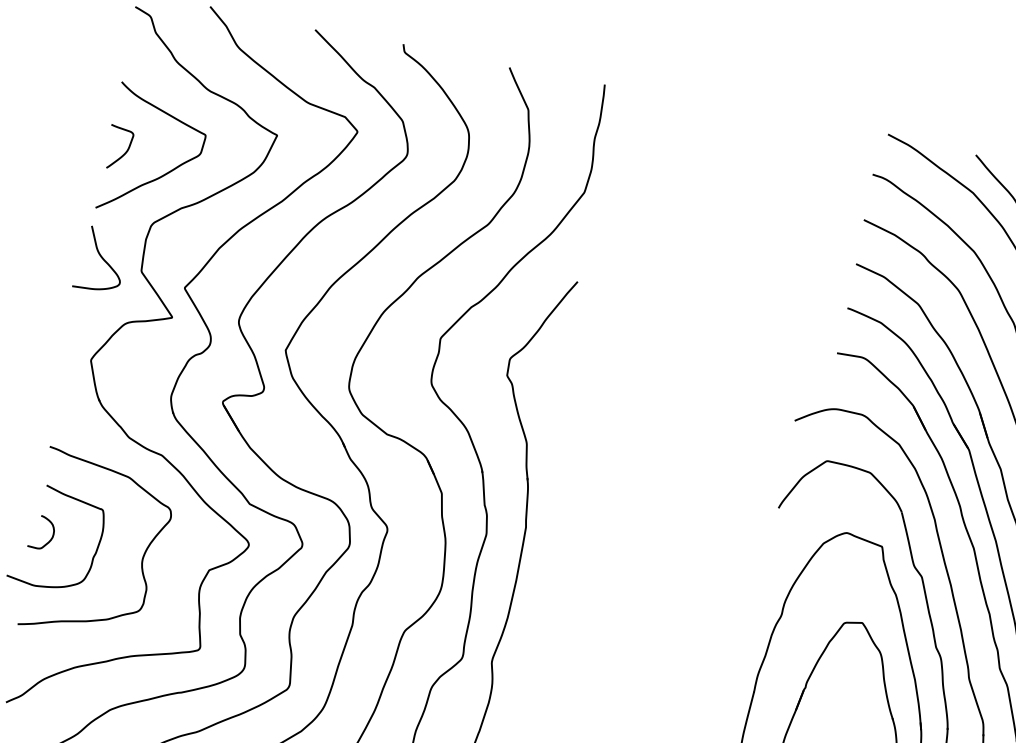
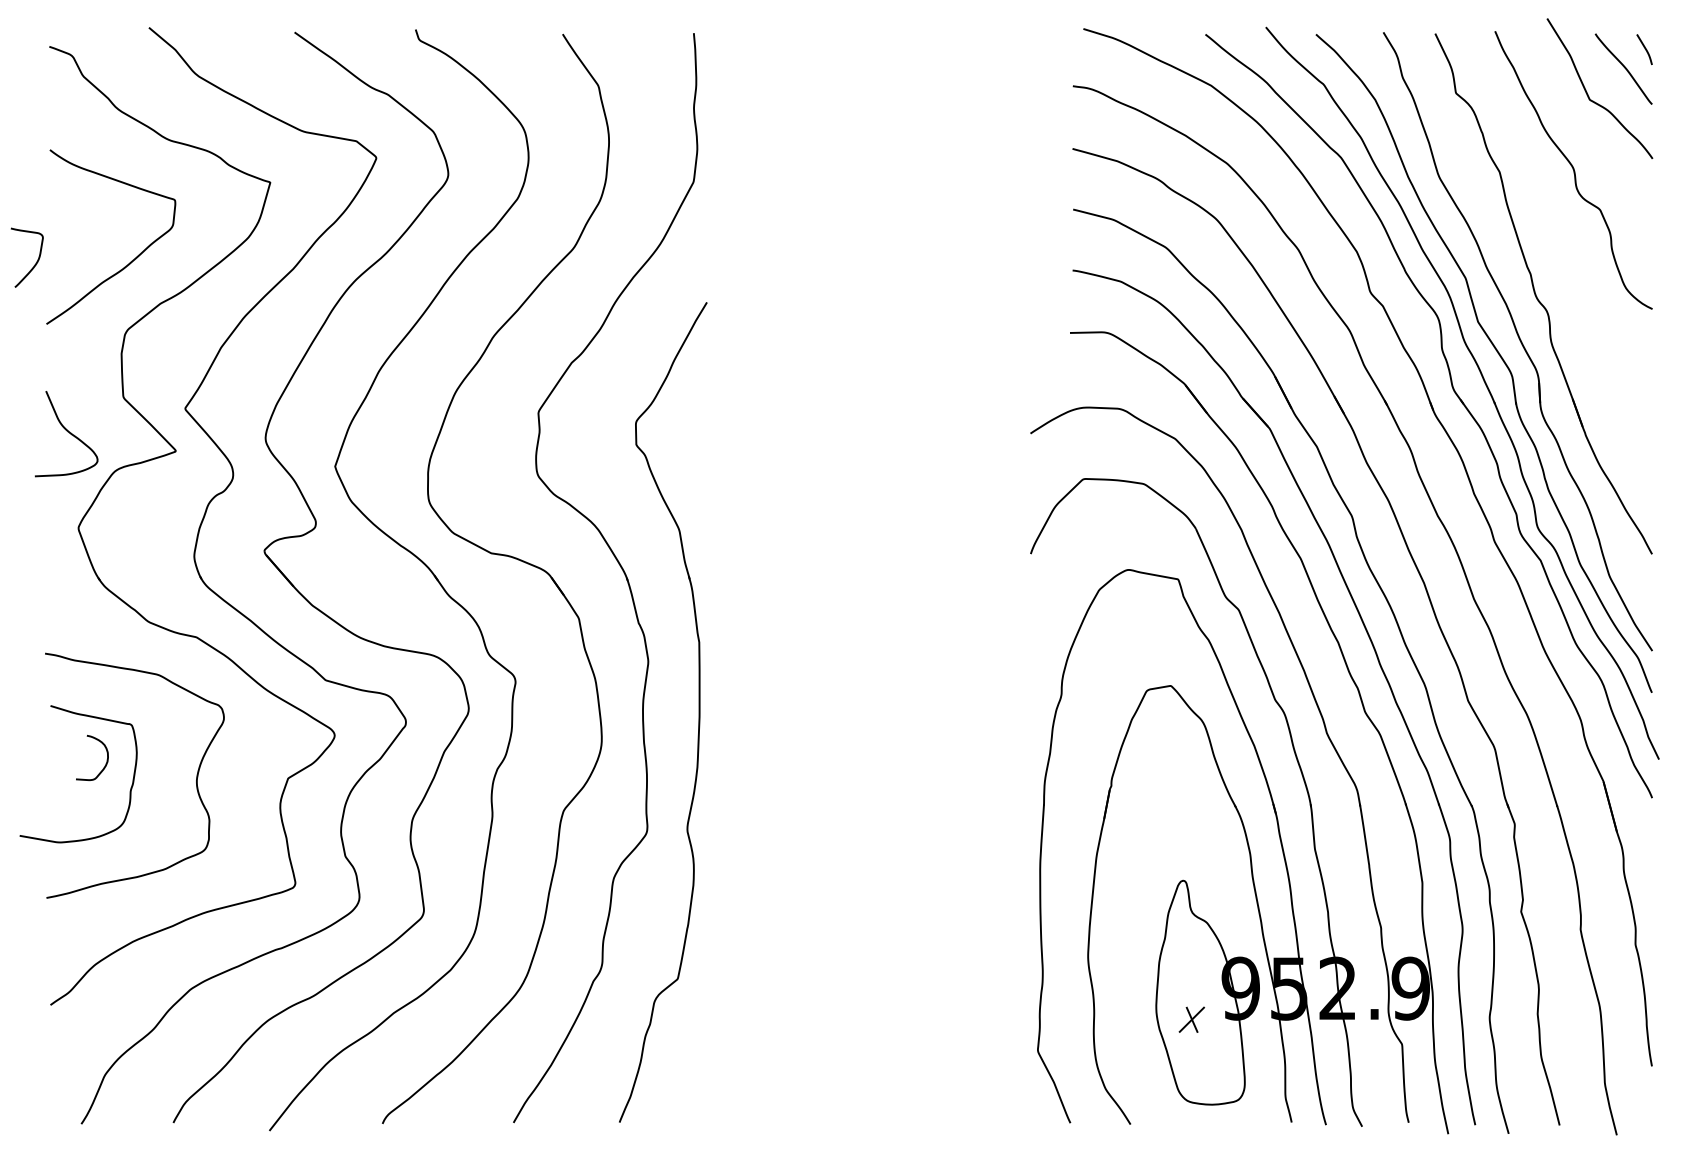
curve: (123, 154) -> (34, 264), moved
curve: (101, 258) -> (67, 432), moved
curve: (49, 539) -> (104, 765), moved

